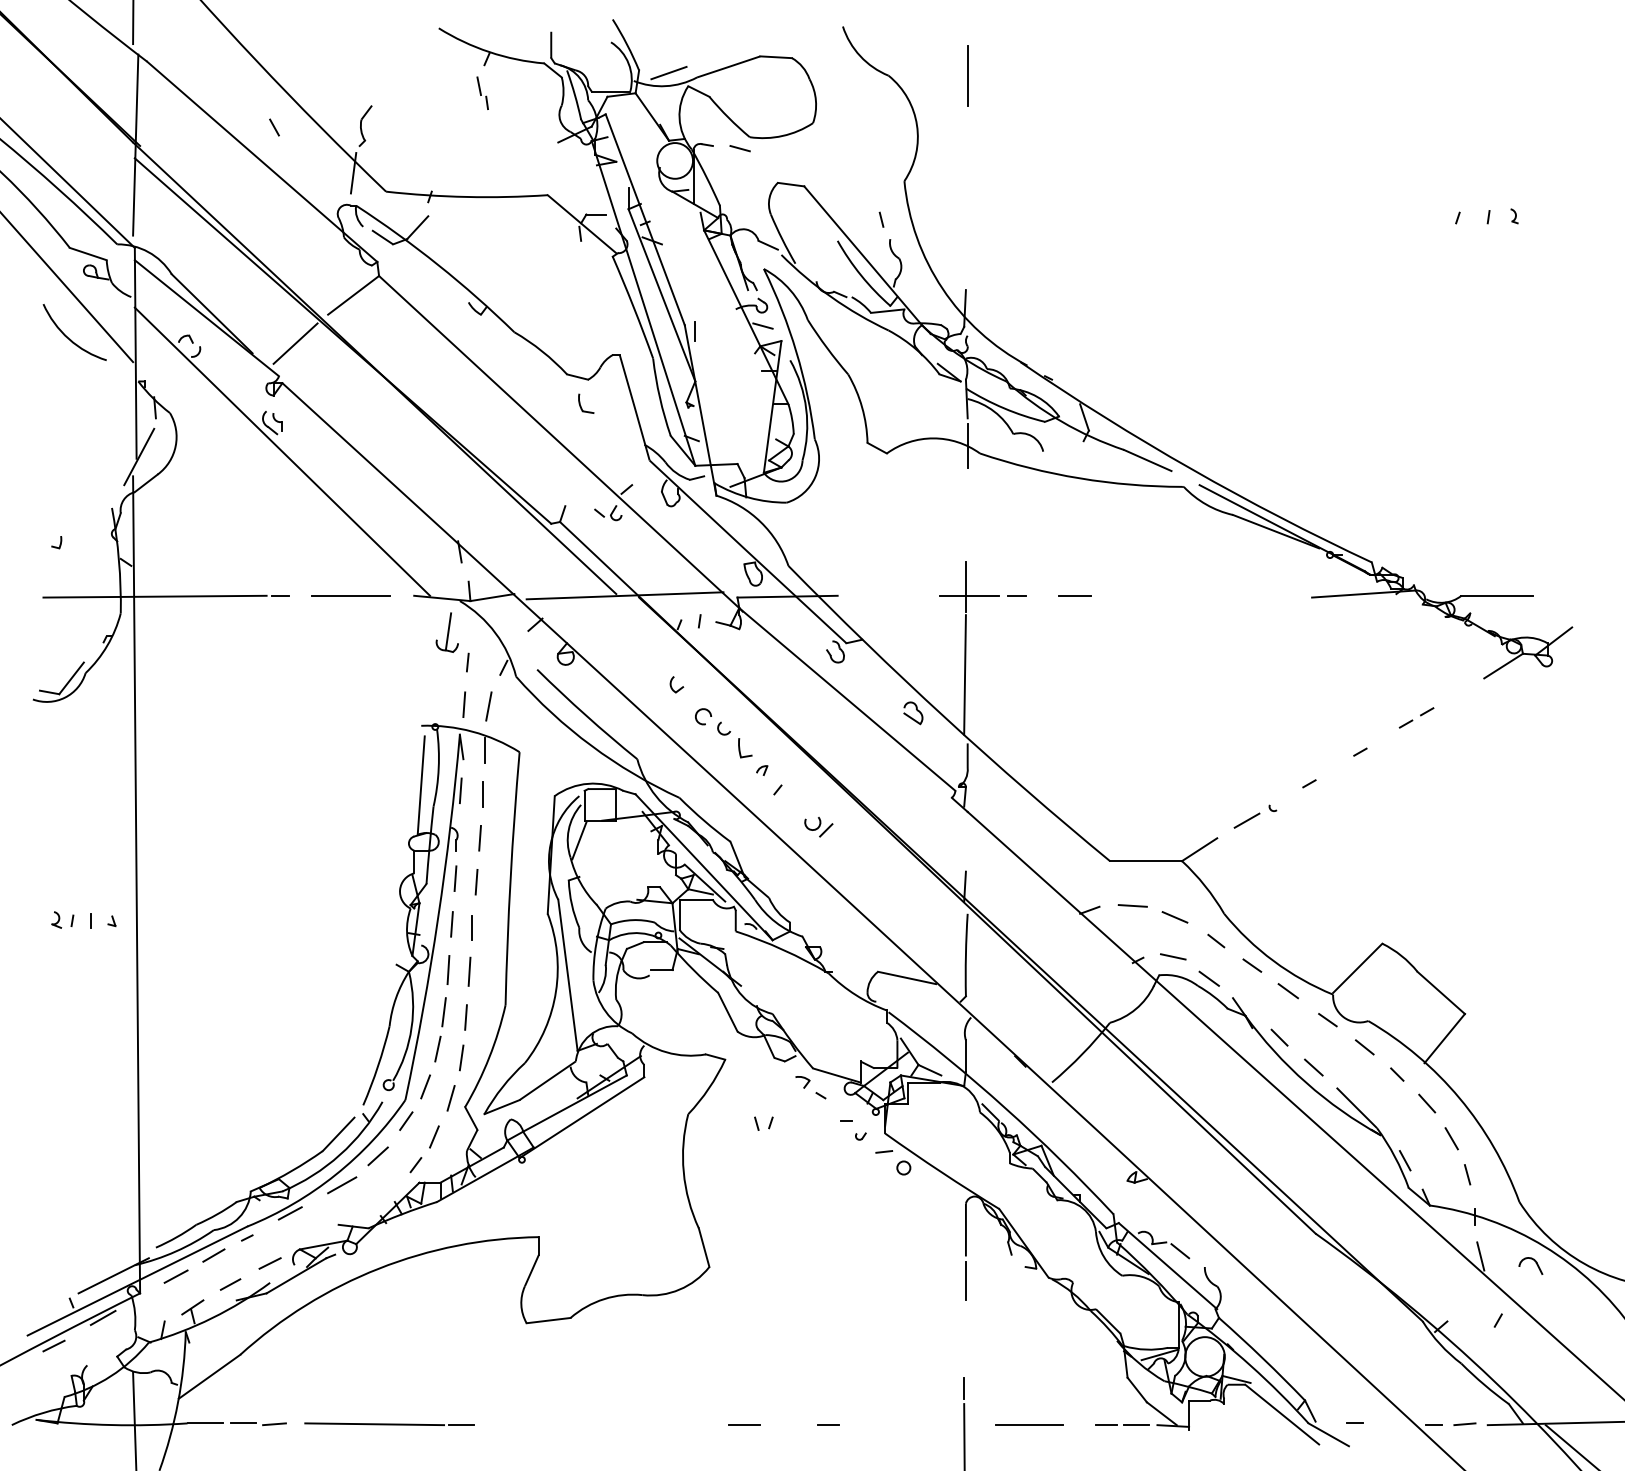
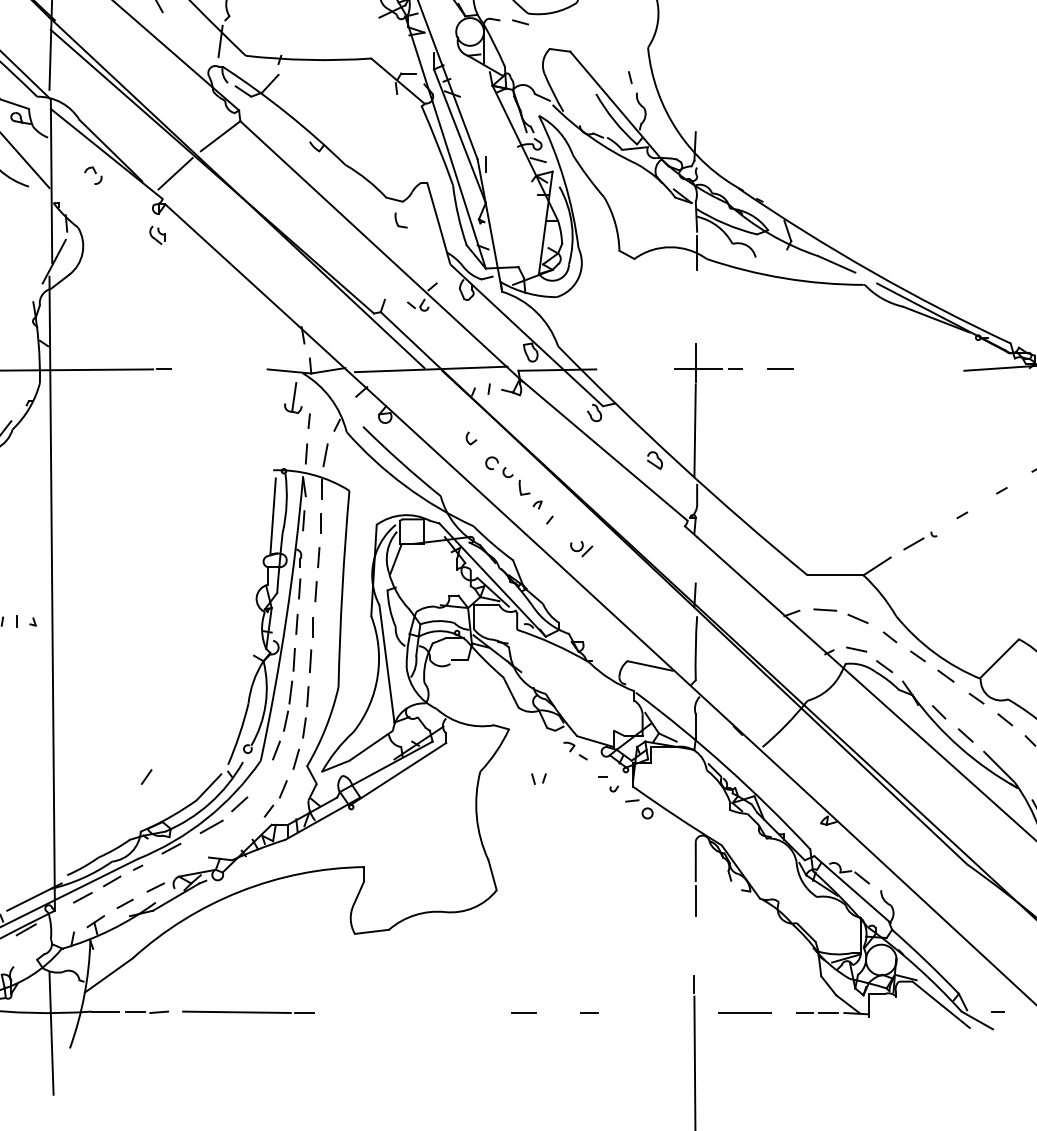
line: (282, 451) -> (165, 257), removed
line: (350, 595) -> (218, 369), removed
line: (406, 1120) -> (146, 776), moved

